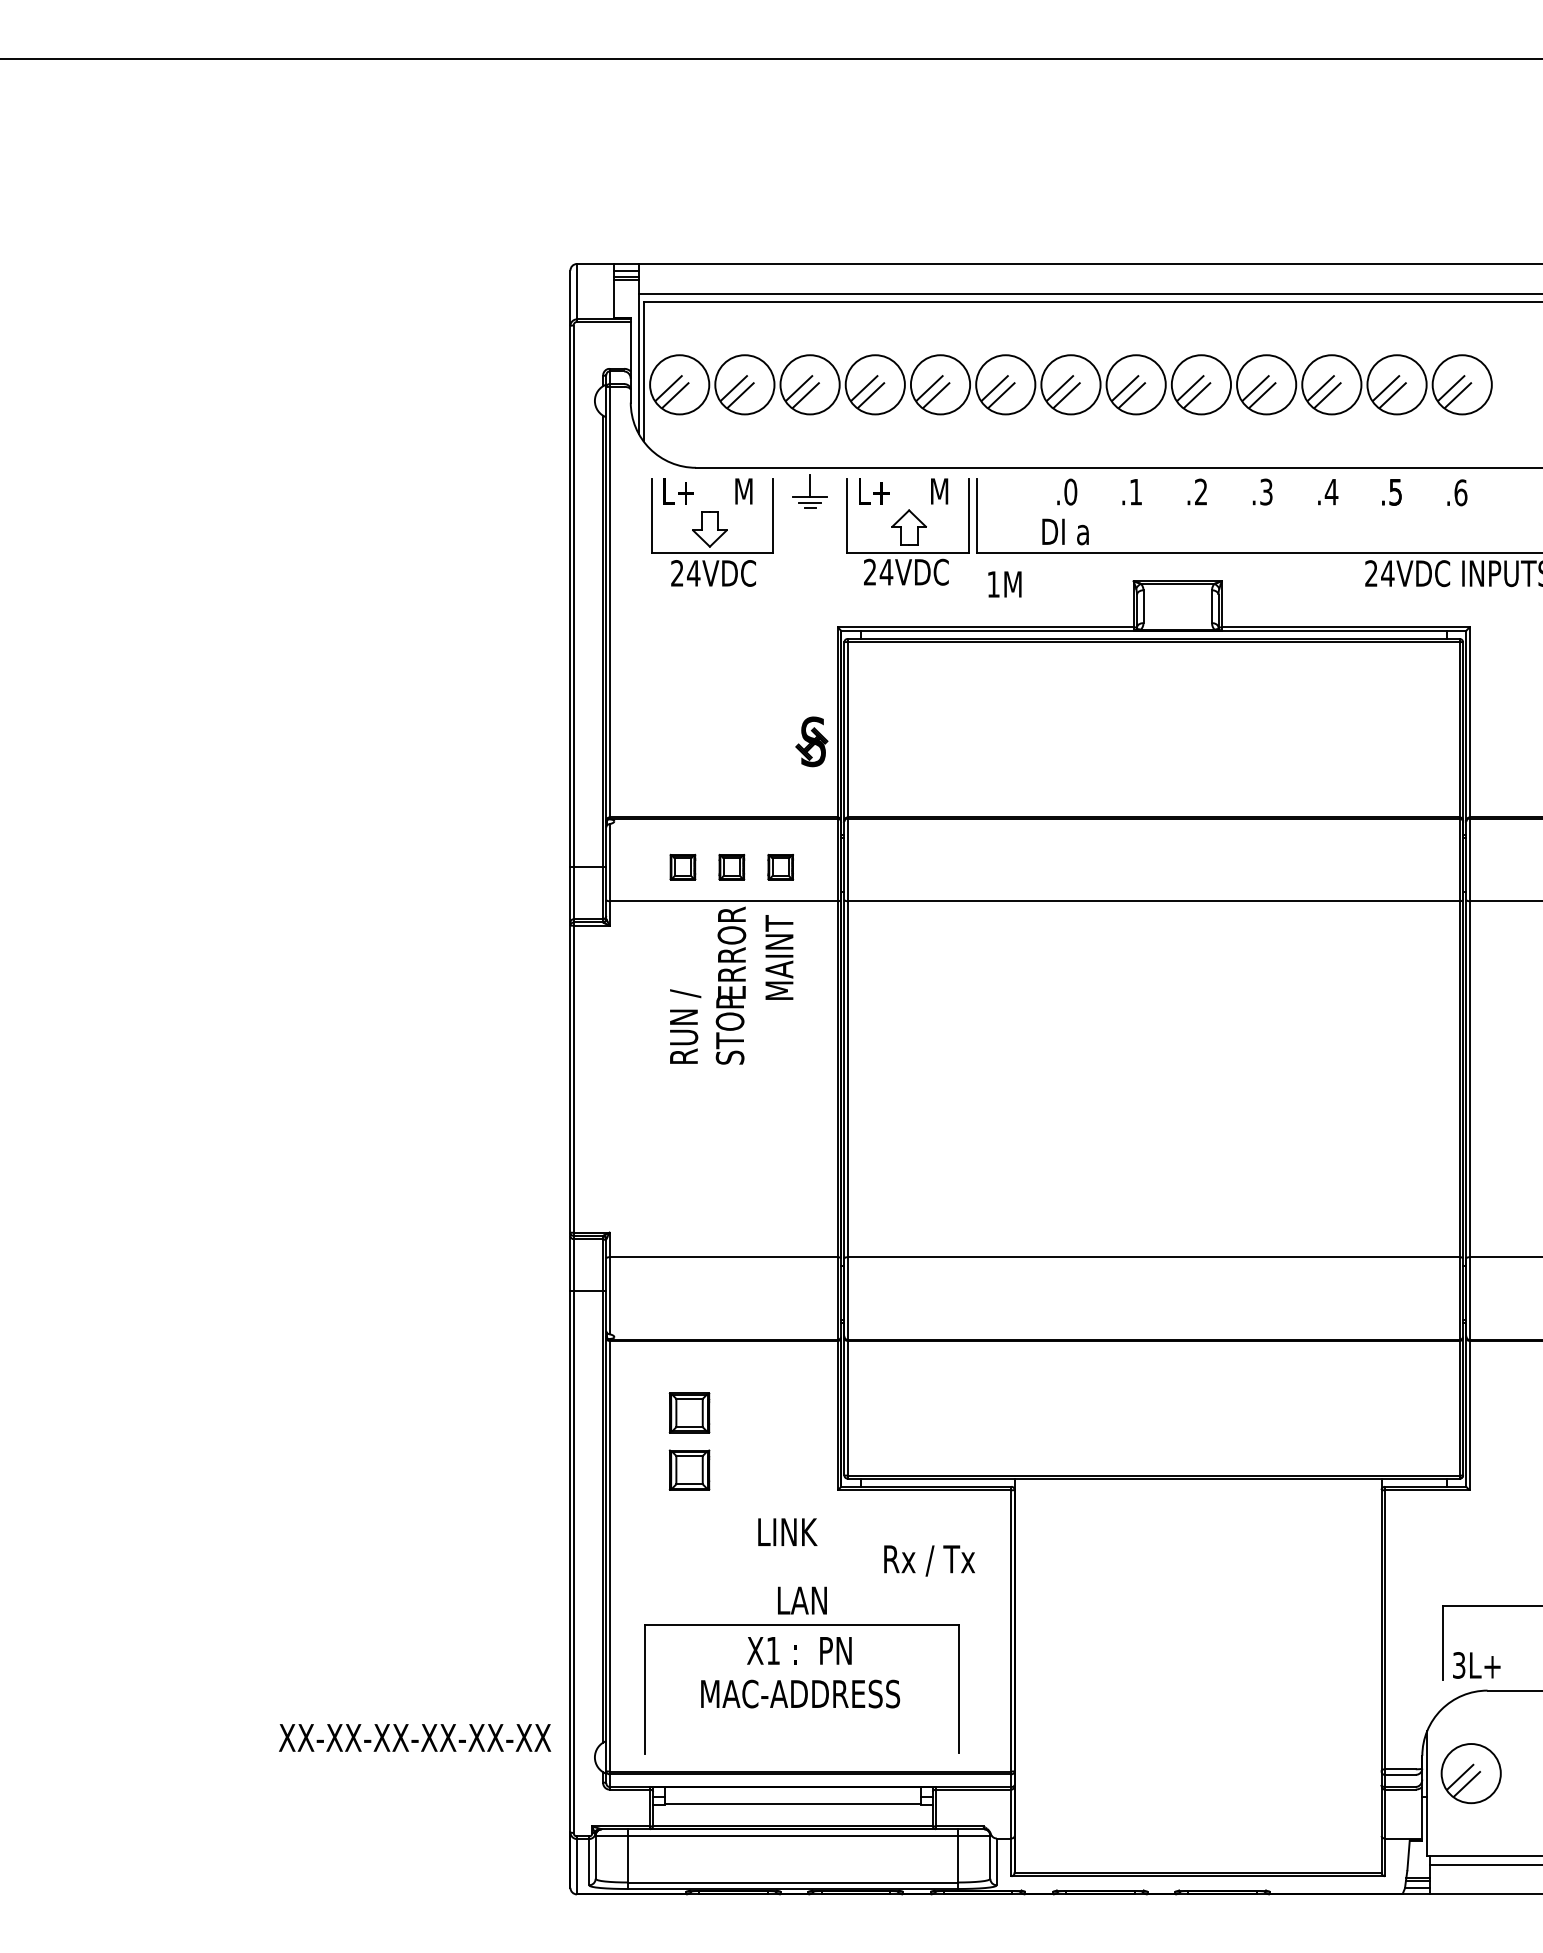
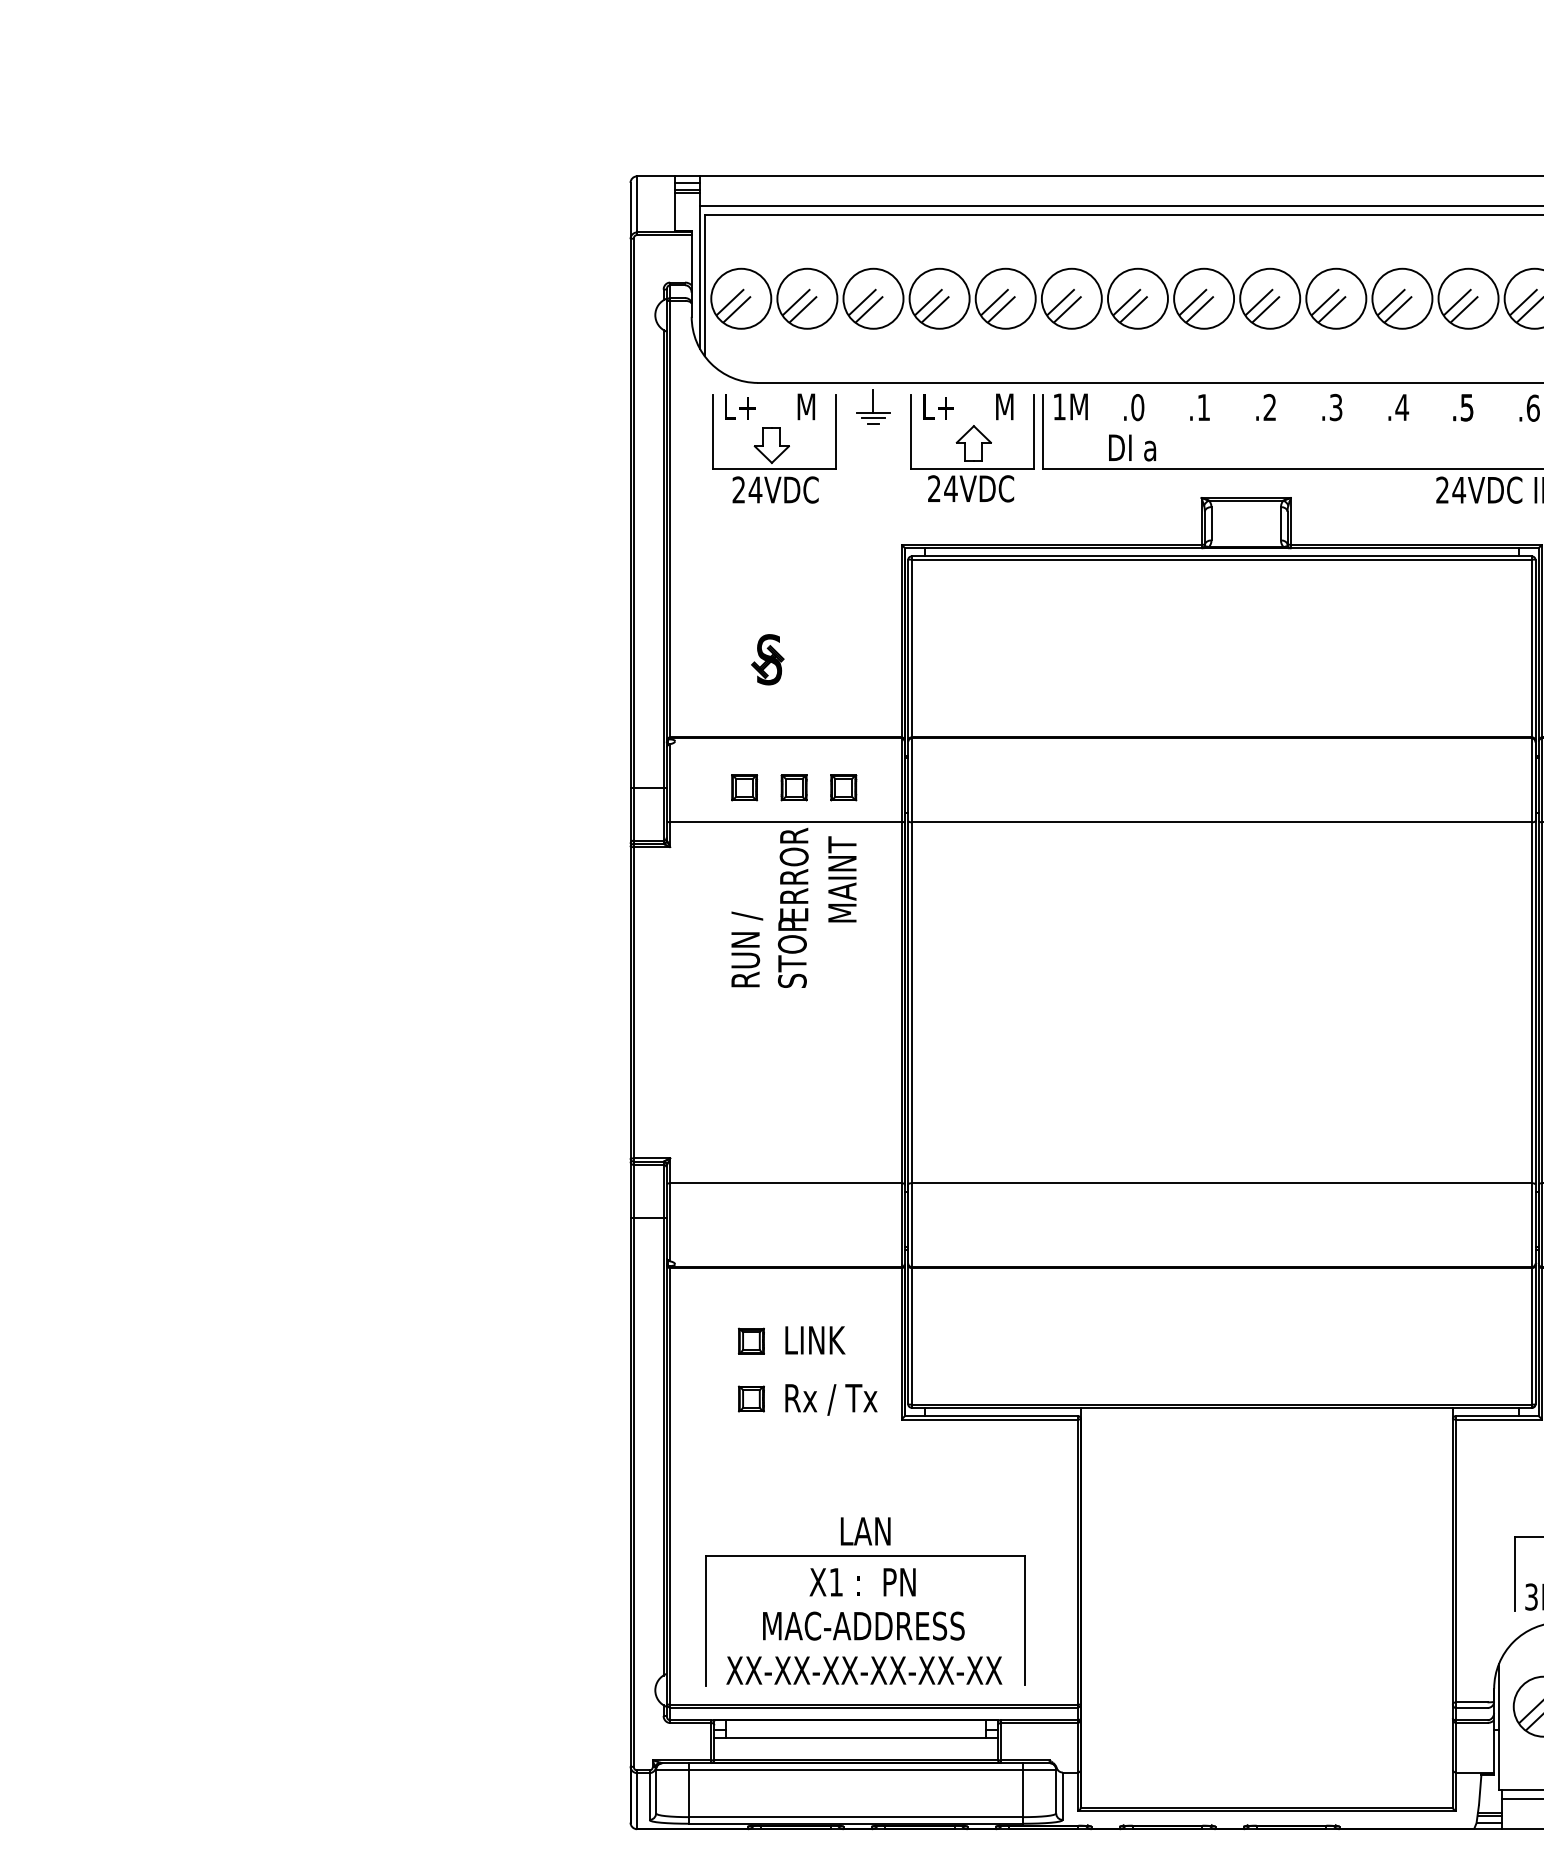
text: (1004, 584) -> (1070, 406), moved
part: (811, 741) -> (767, 659), moved
part: (689, 1412) -> (751, 1340), size x0.62
part: (689, 1469) -> (751, 1398), size x0.62
text: (787, 1531) -> (815, 1339), moved
text: (929, 1560) -> (831, 1399), moved
text: (415, 1737) -> (864, 1670), moved

